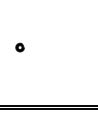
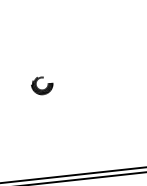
part: (19, 48) -> (41, 86), size x1.67

